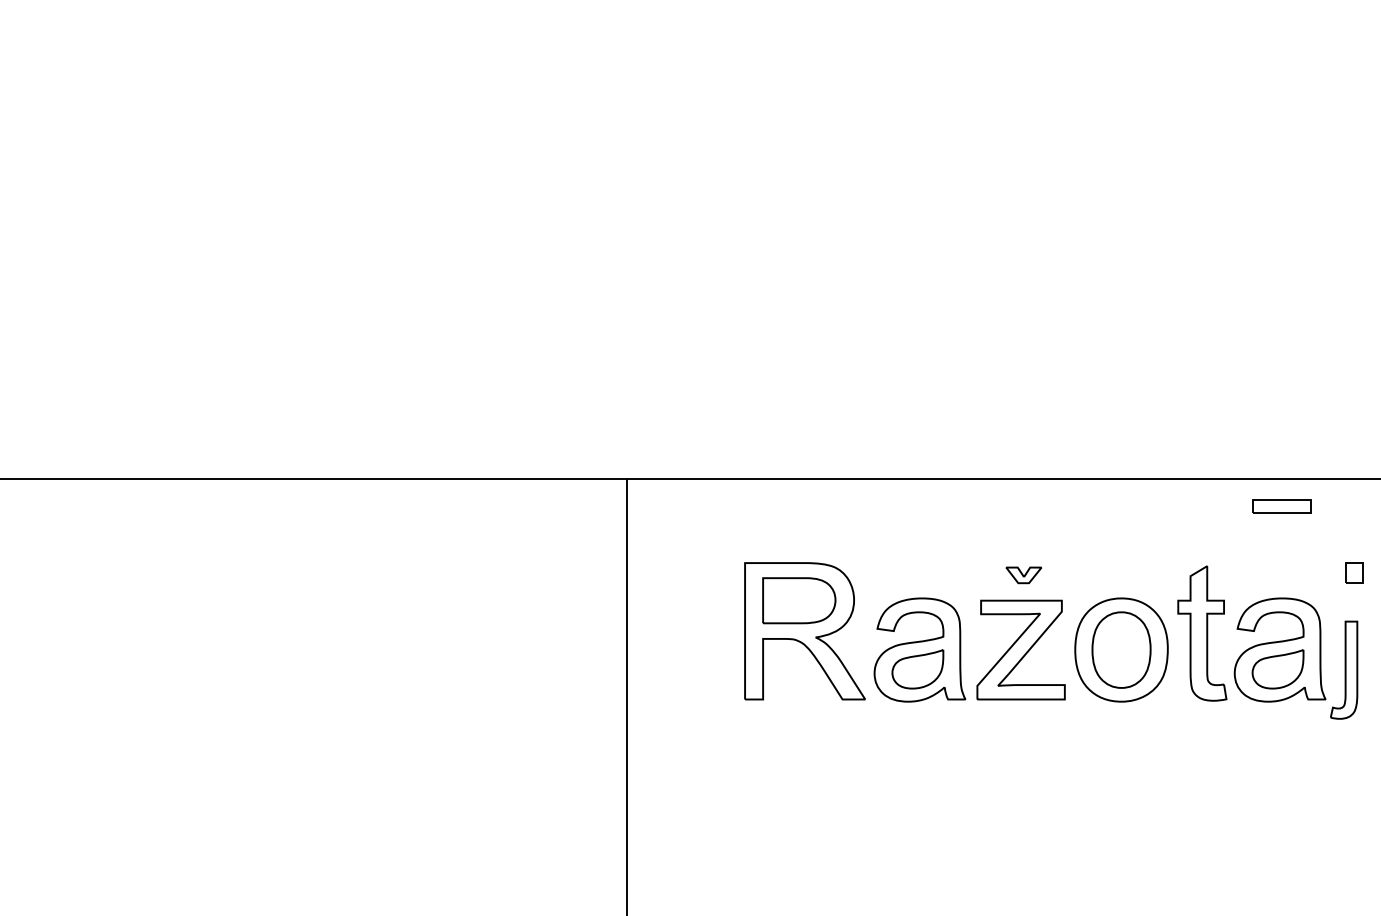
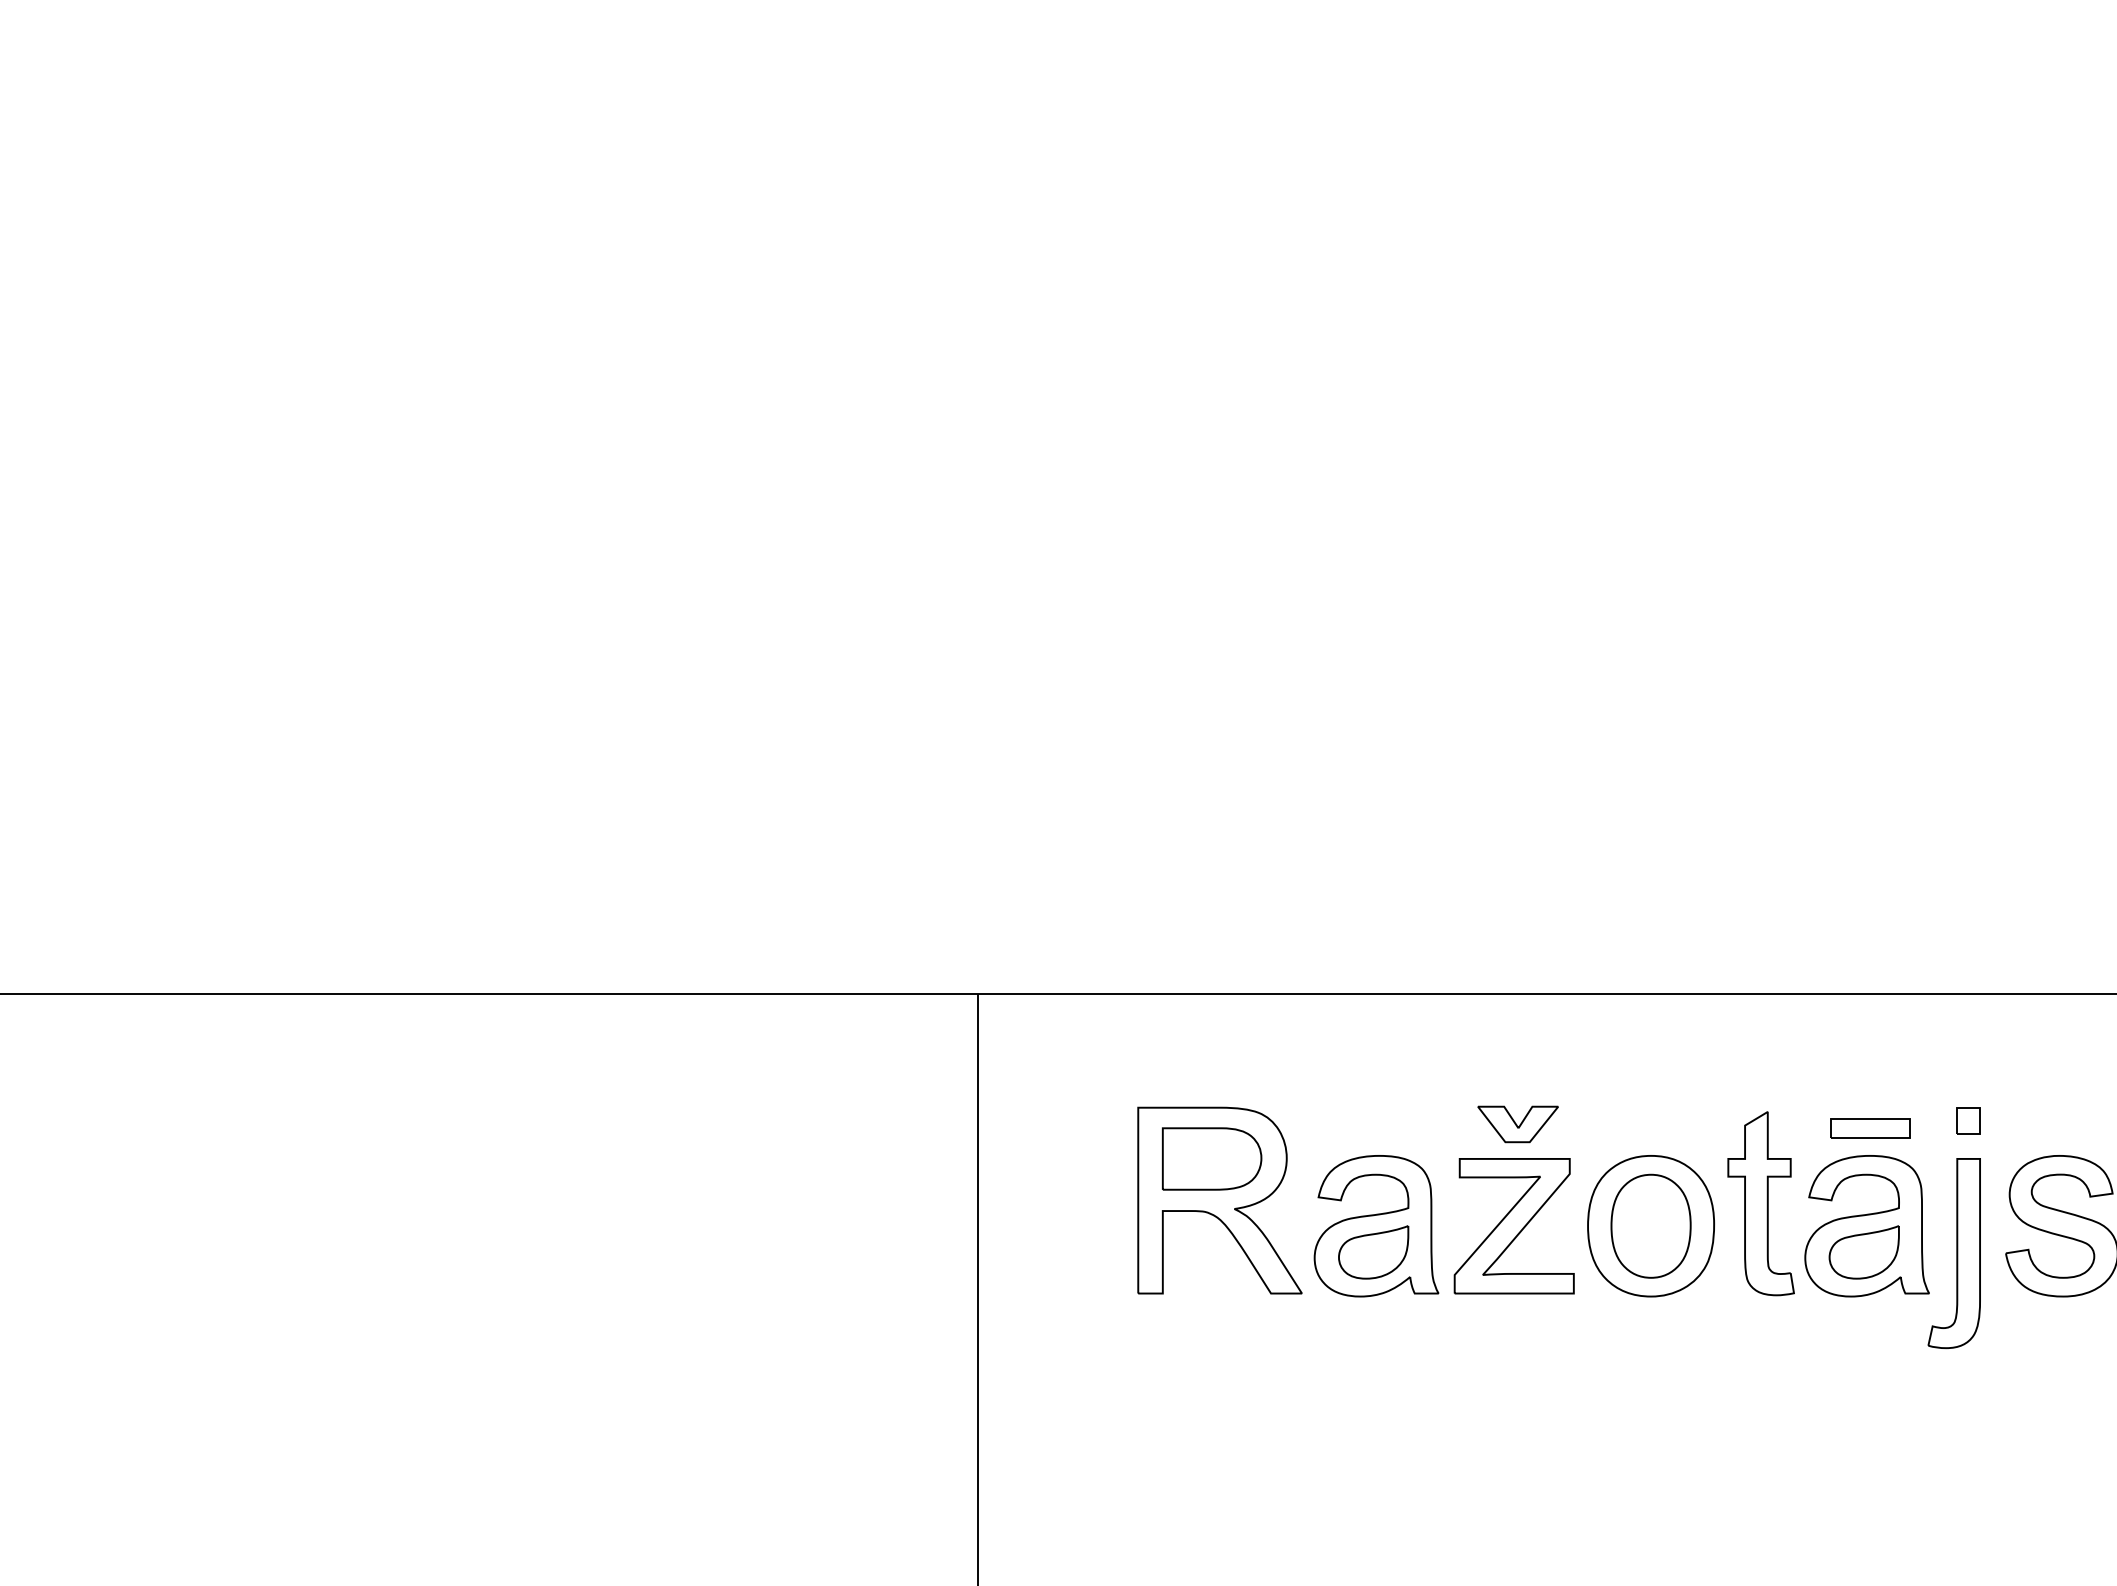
part: (1282, 506) -> (1870, 1128), moved
part: (1023, 575) -> (1517, 1124), size x1.67
part: (1343, 670) -> (1953, 1253), size x1.43

